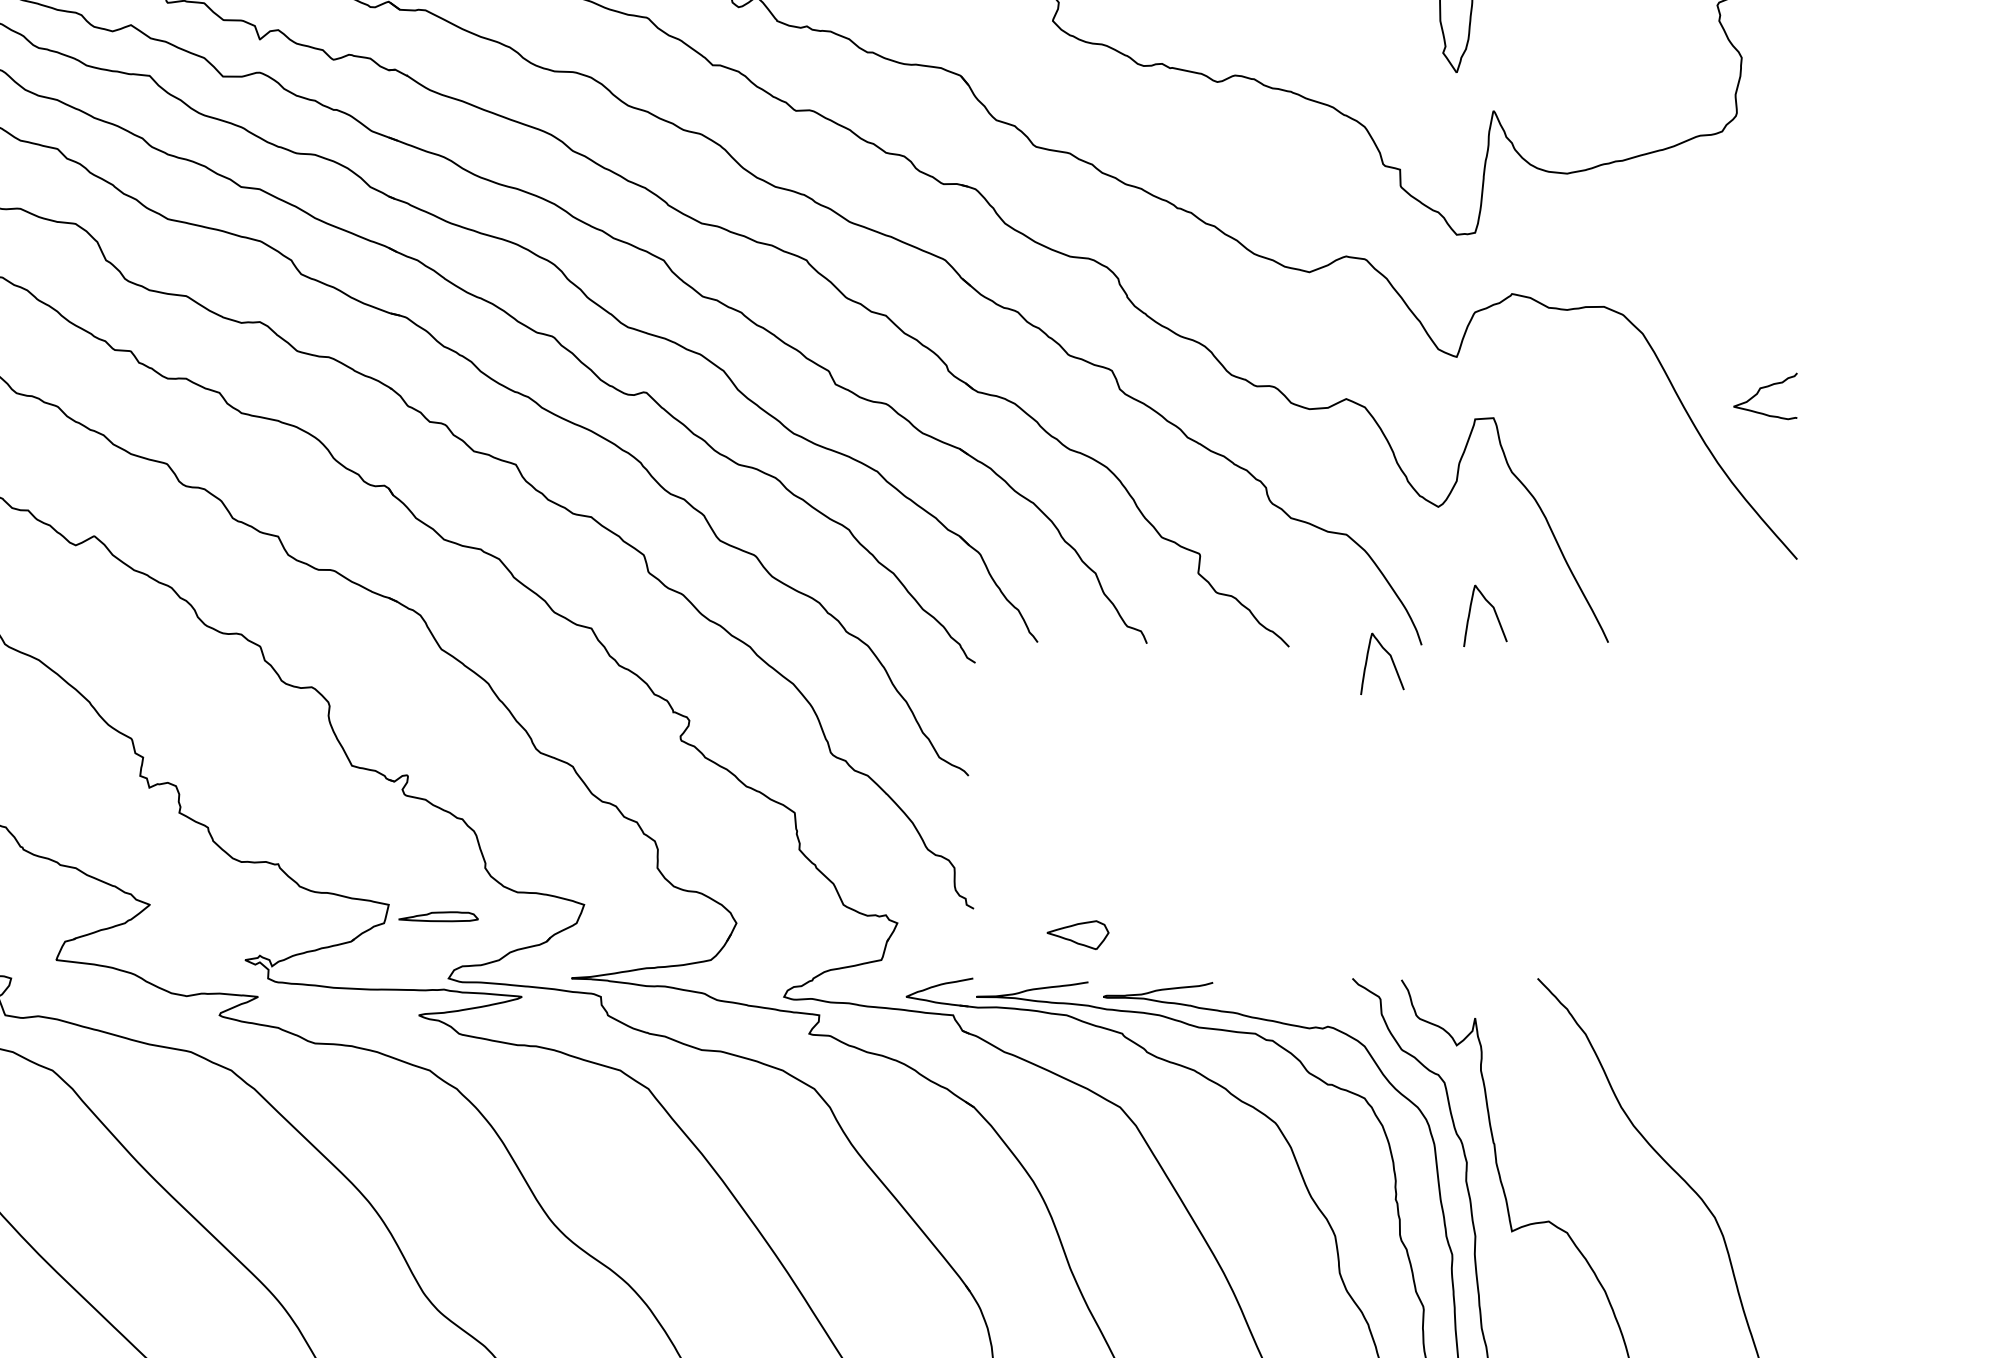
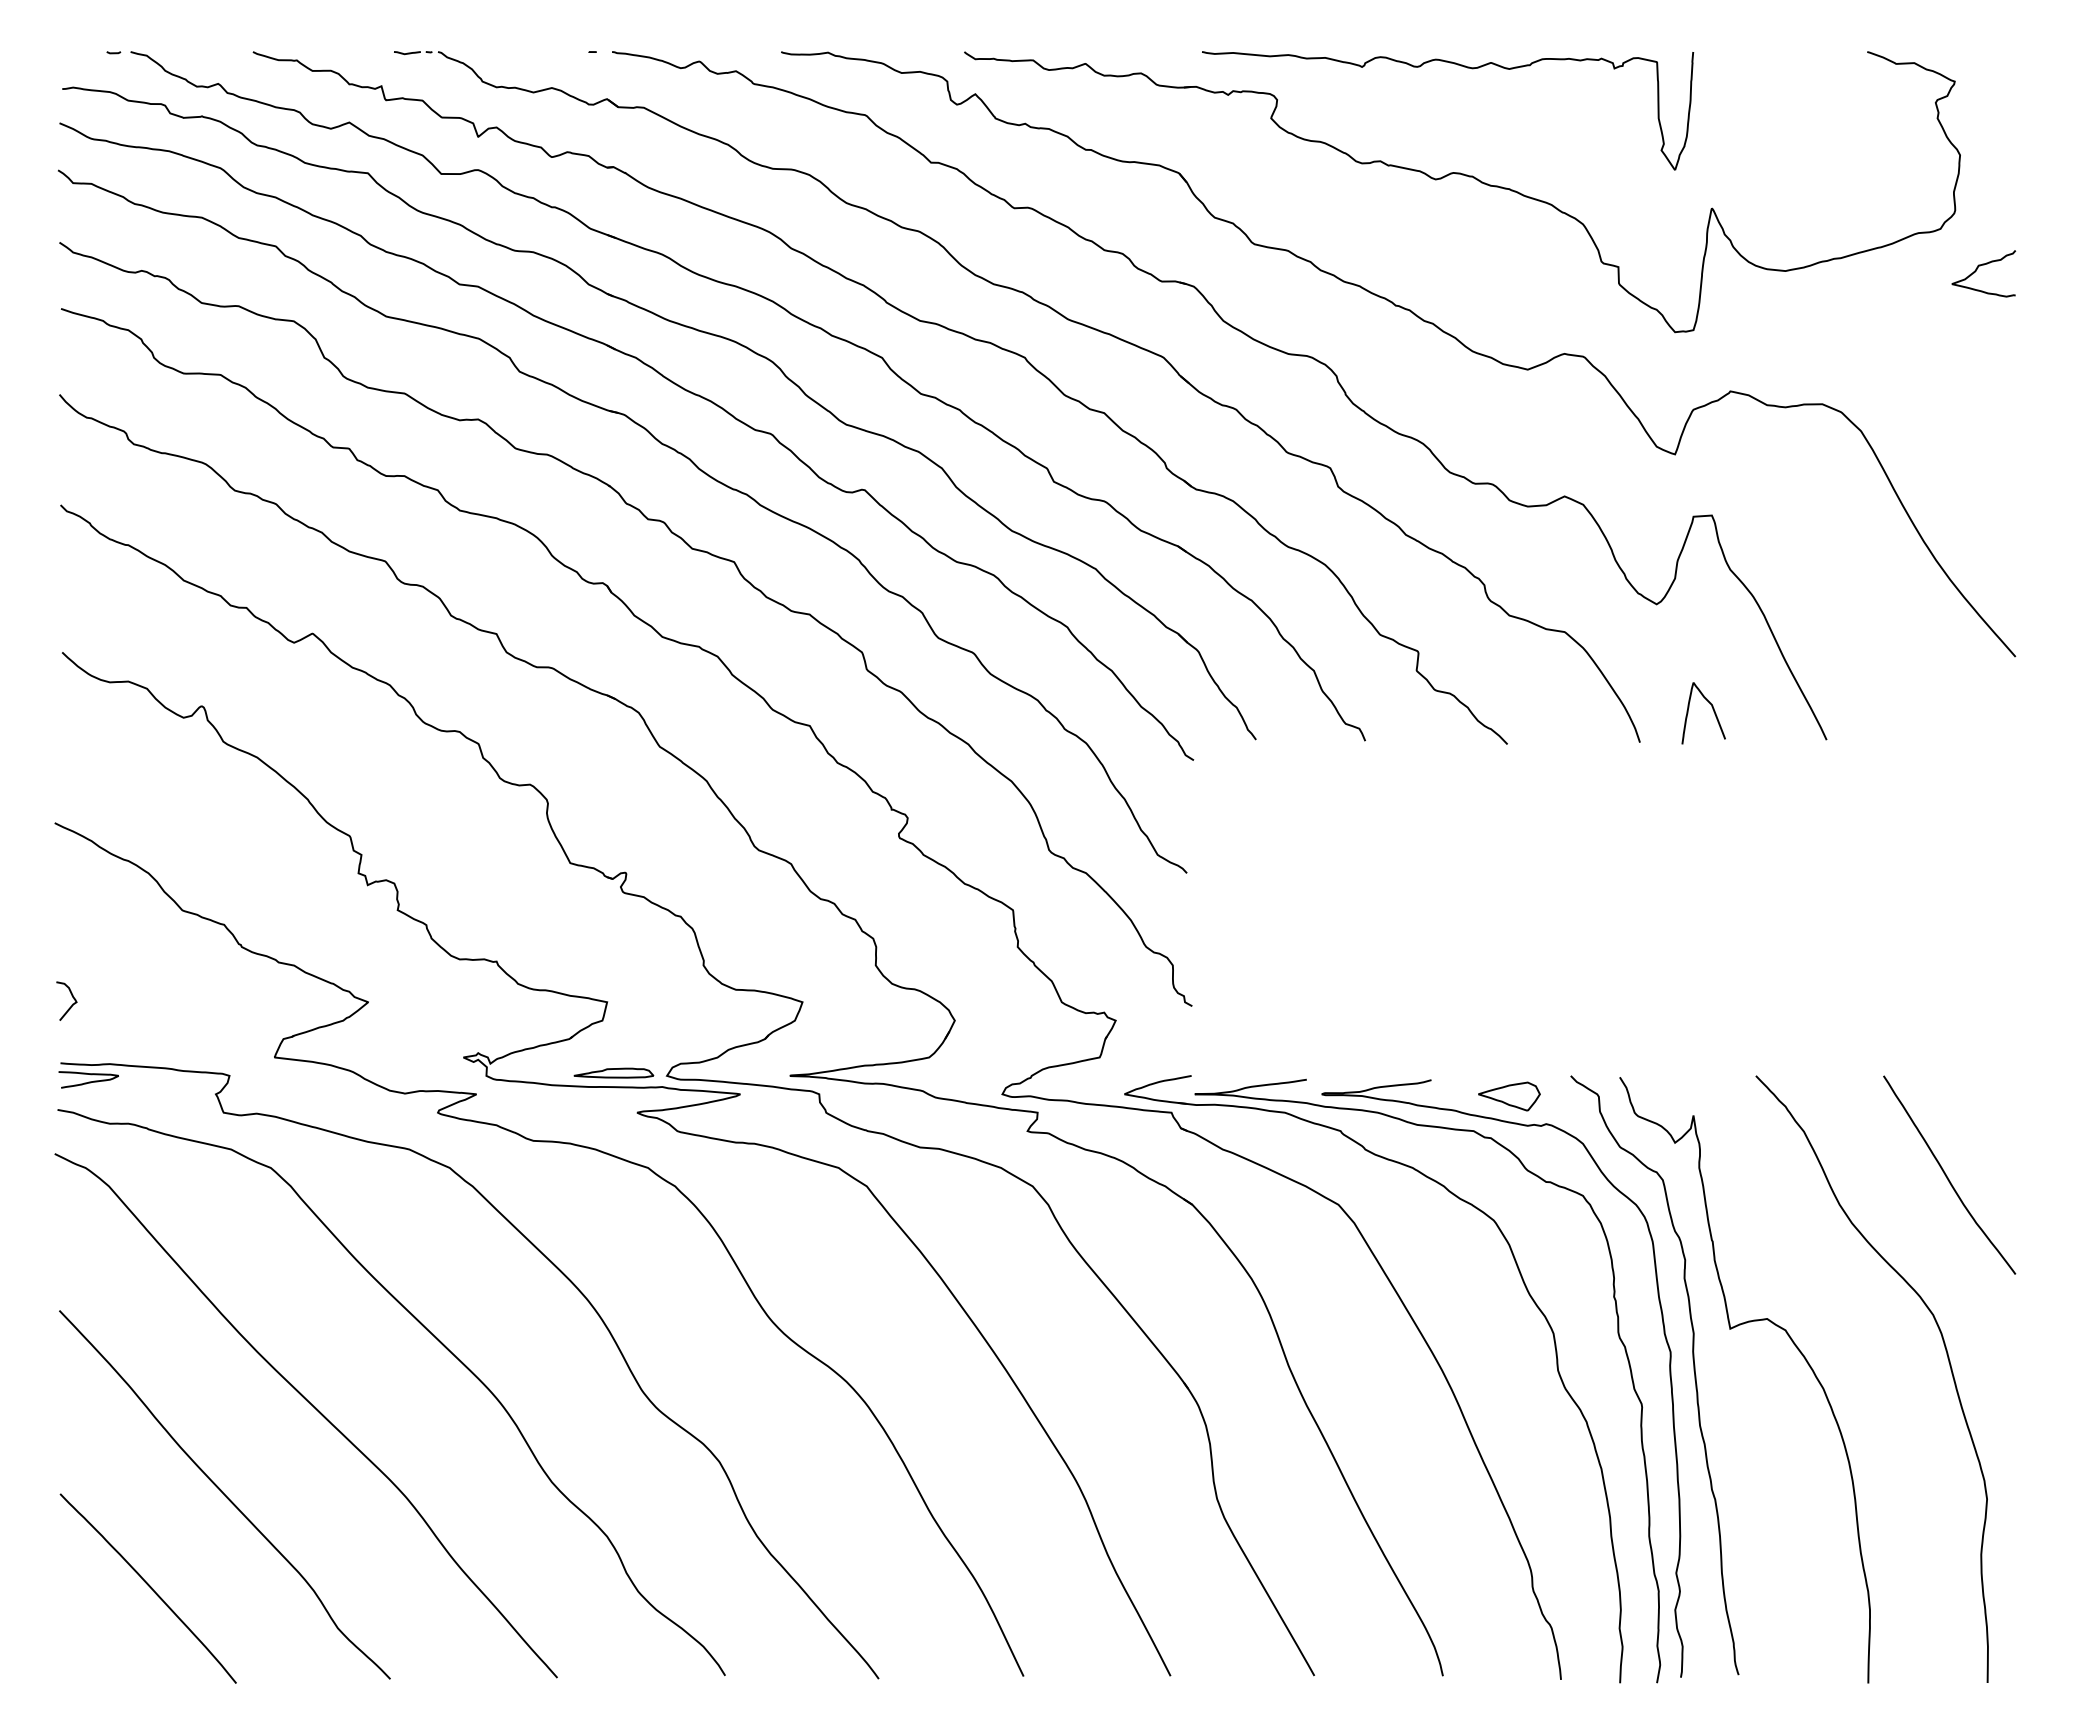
curve: (1760, 391) -> (1978, 268), moved
curve: (1391, 660) -> (1609, 757), removed
part: (438, 916) -> (613, 1072), moved
part: (1078, 935) -> (1509, 1096), moved
curve: (1729, 1078) -> (1947, 1175), added

